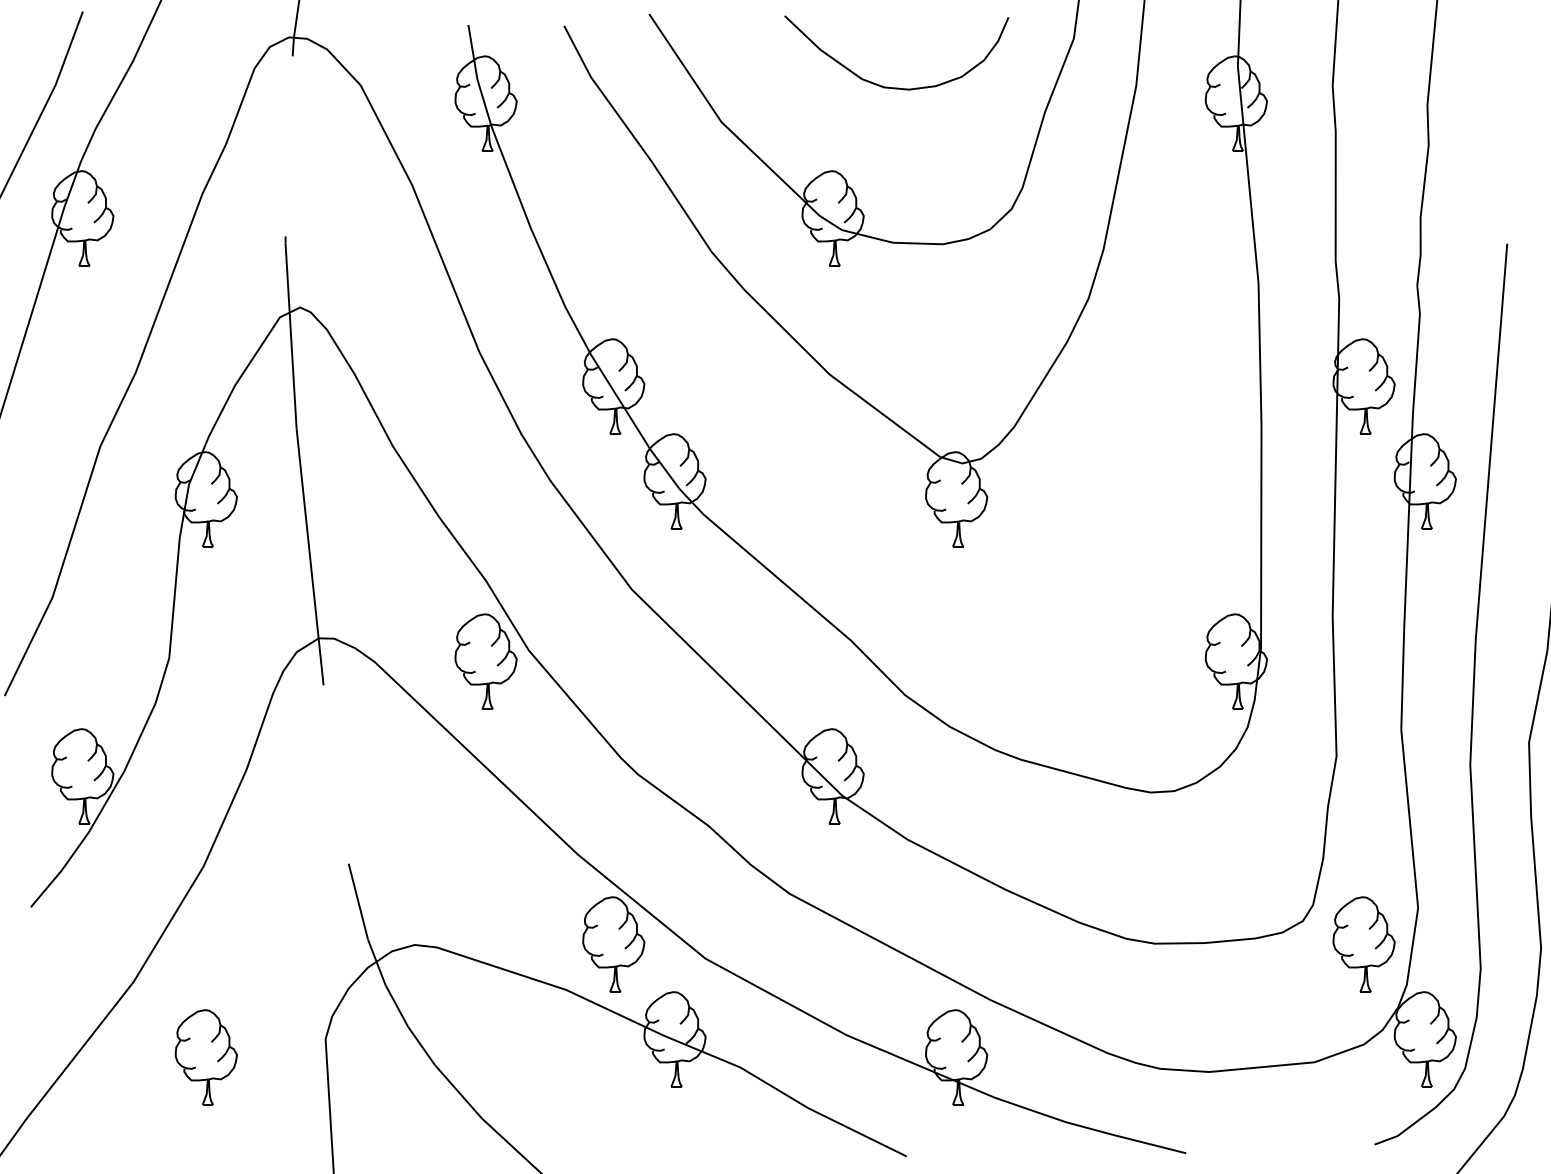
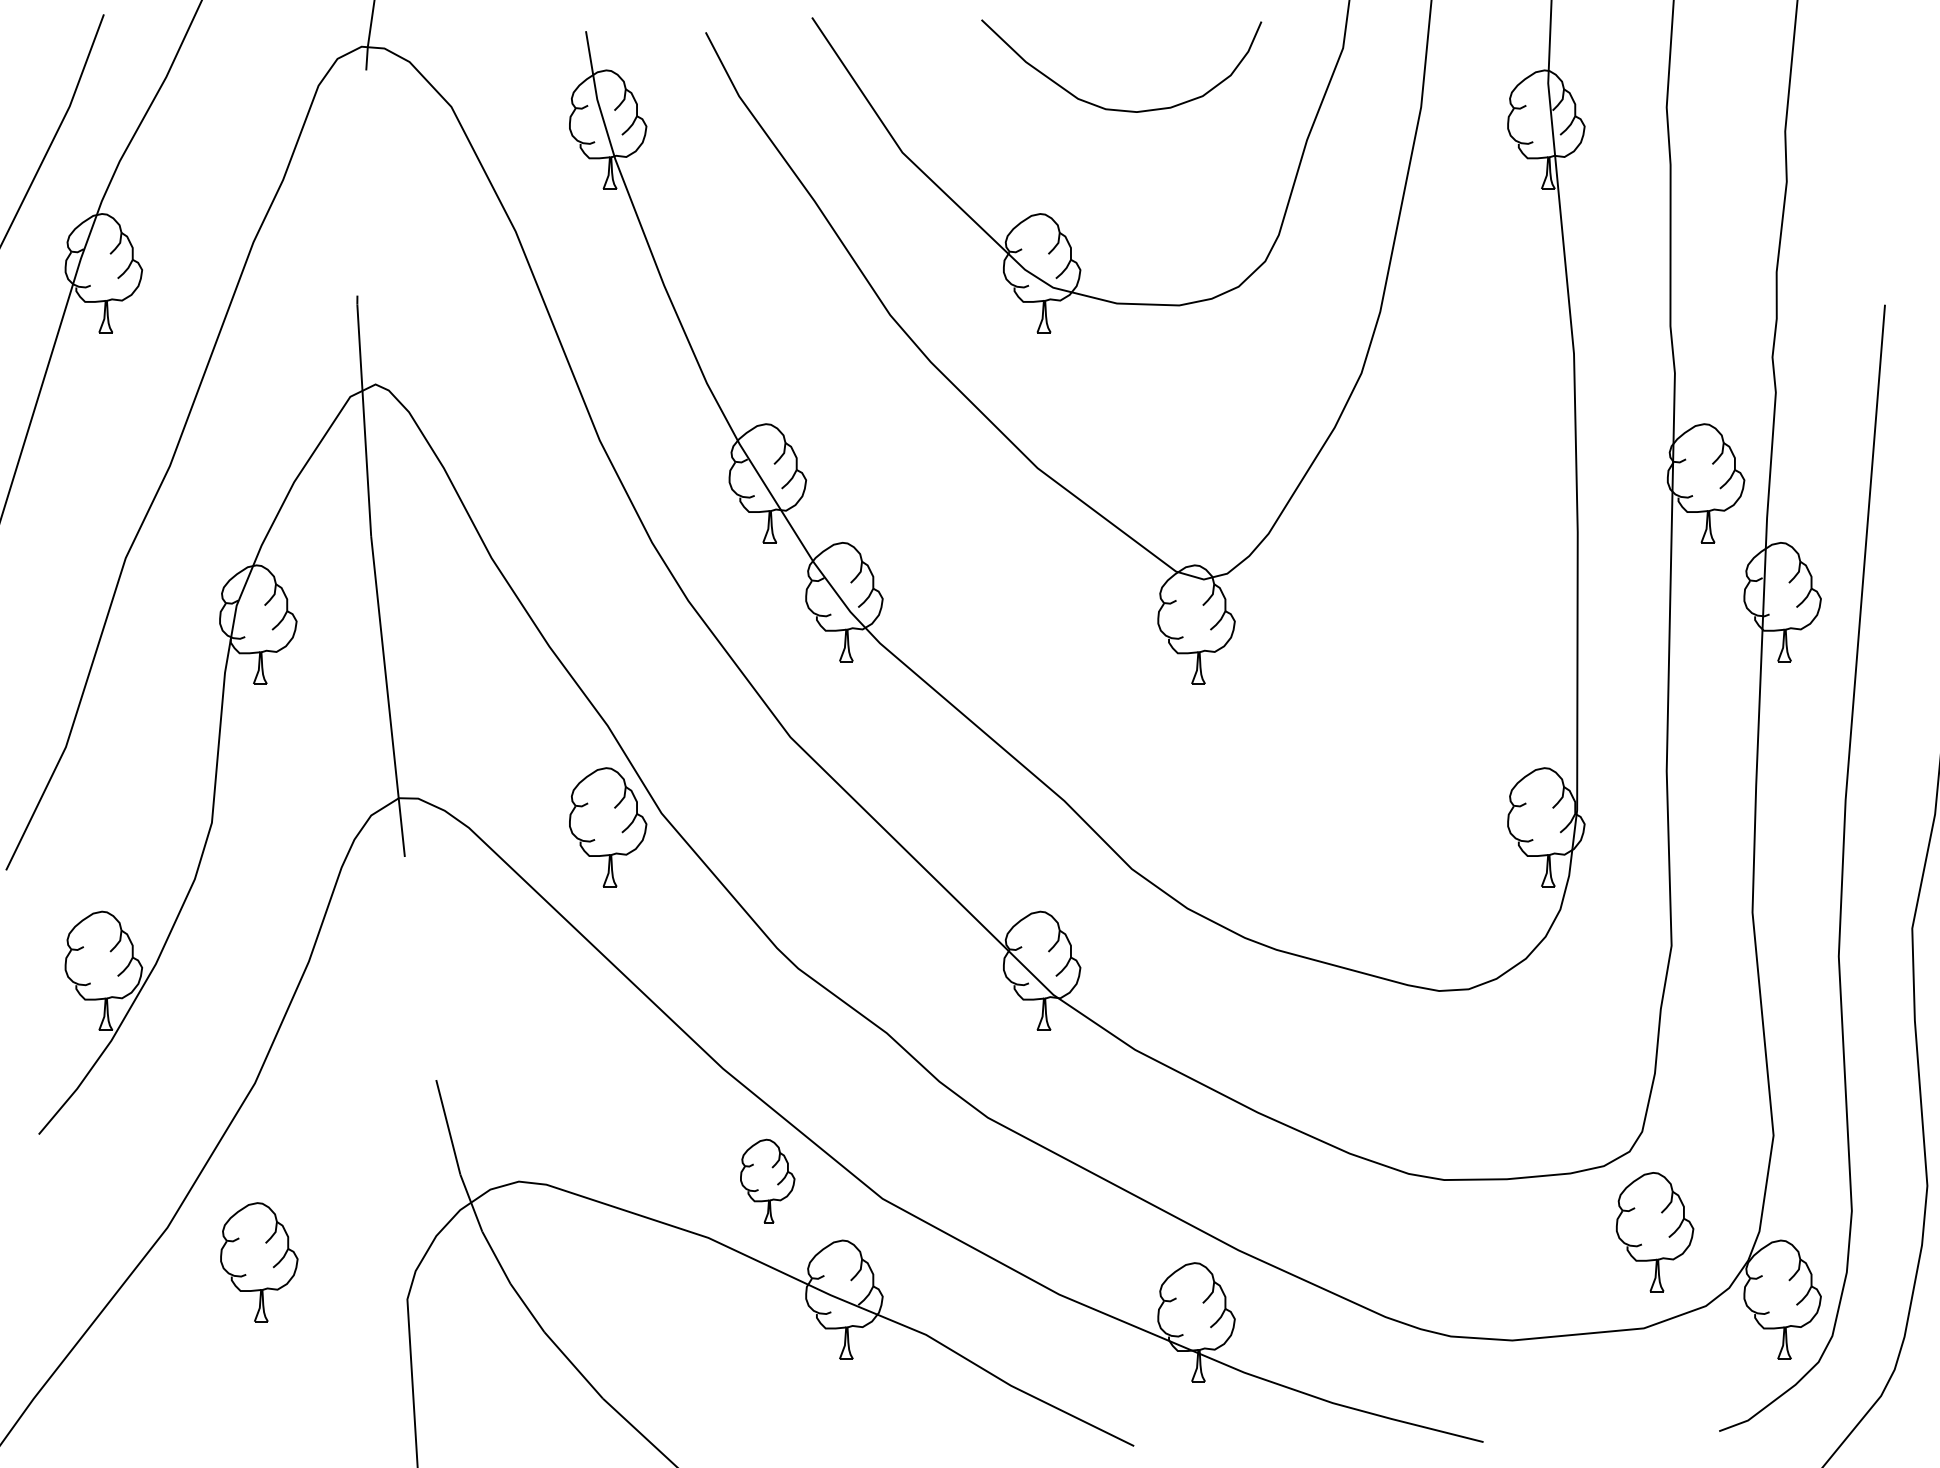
part: (613, 944) -> (767, 1181), size x0.7
part: (1363, 944) -> (1654, 1232), moved
part: (206, 1057) -> (259, 1262), moved

